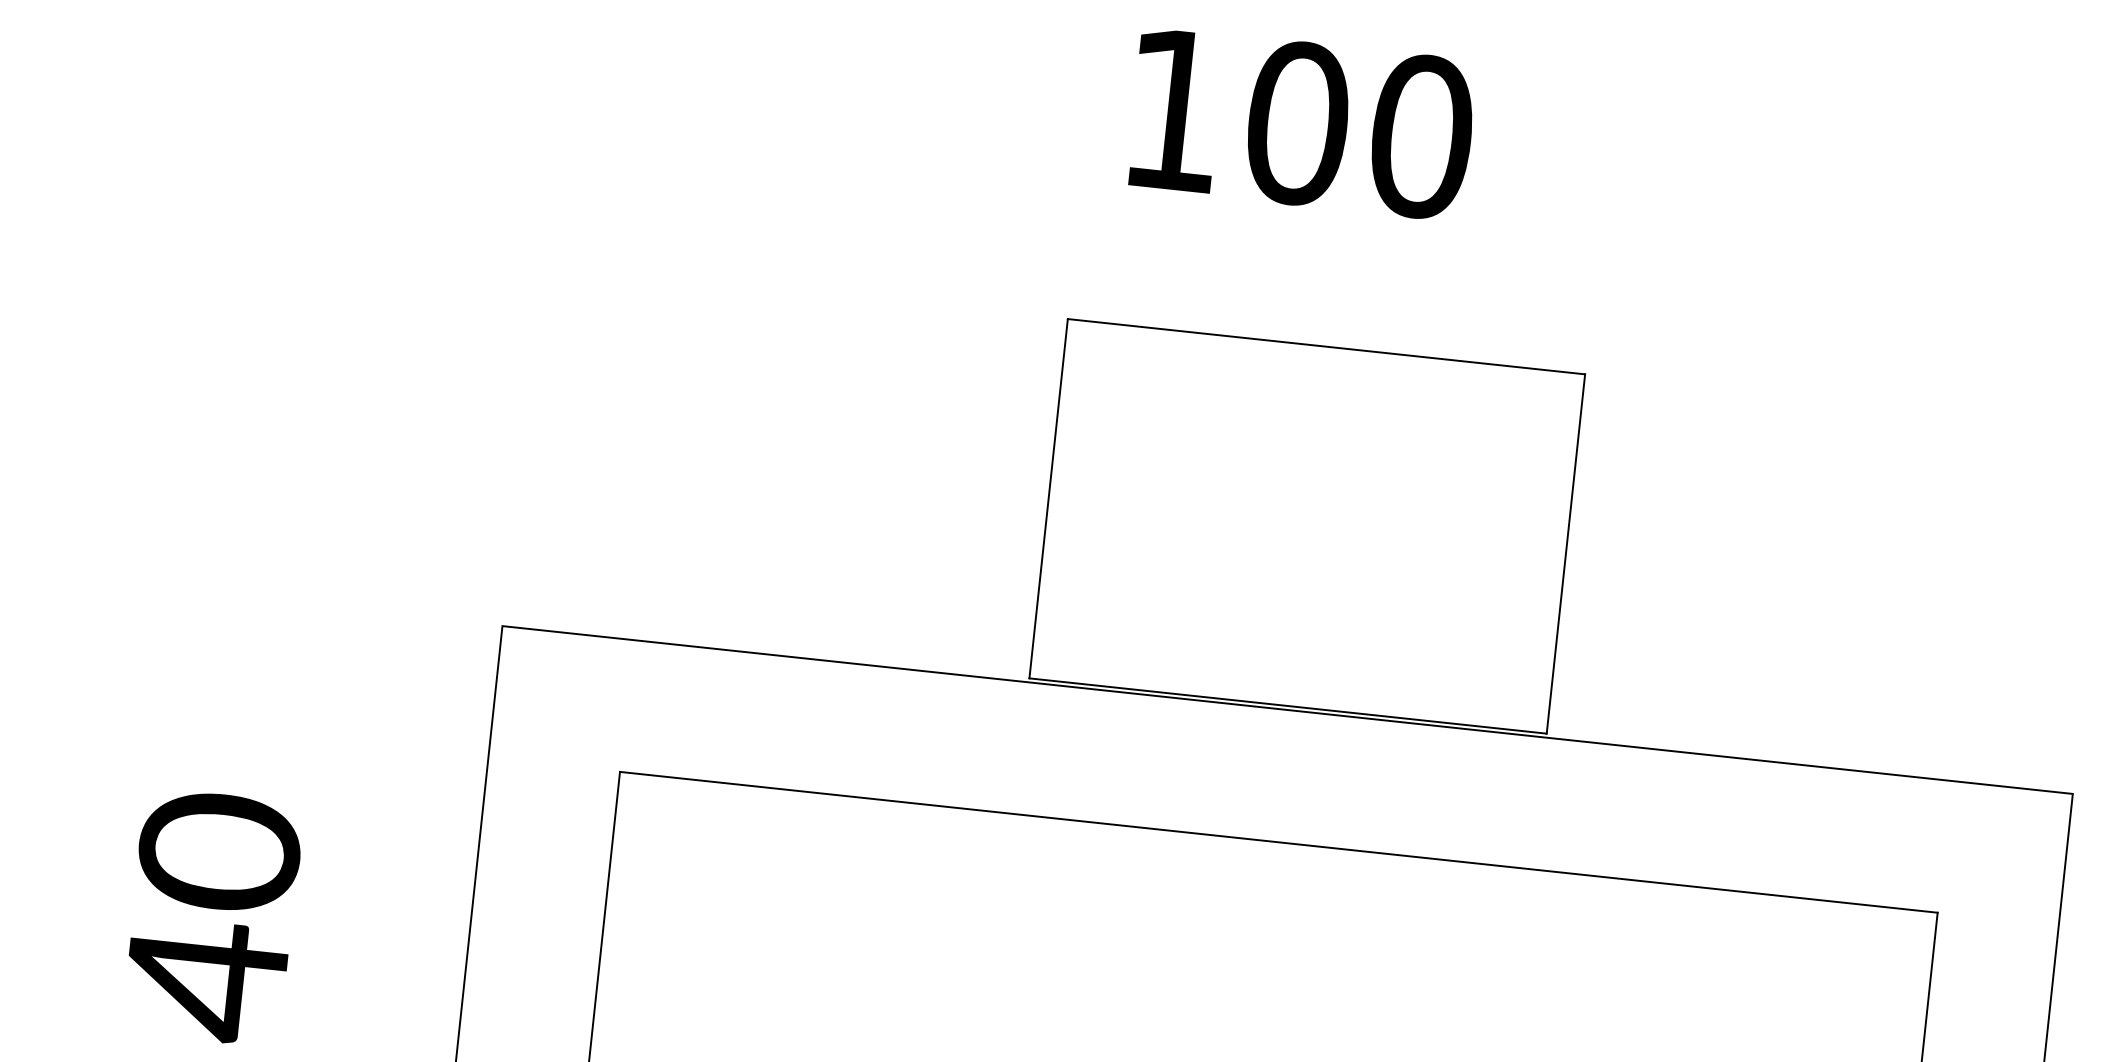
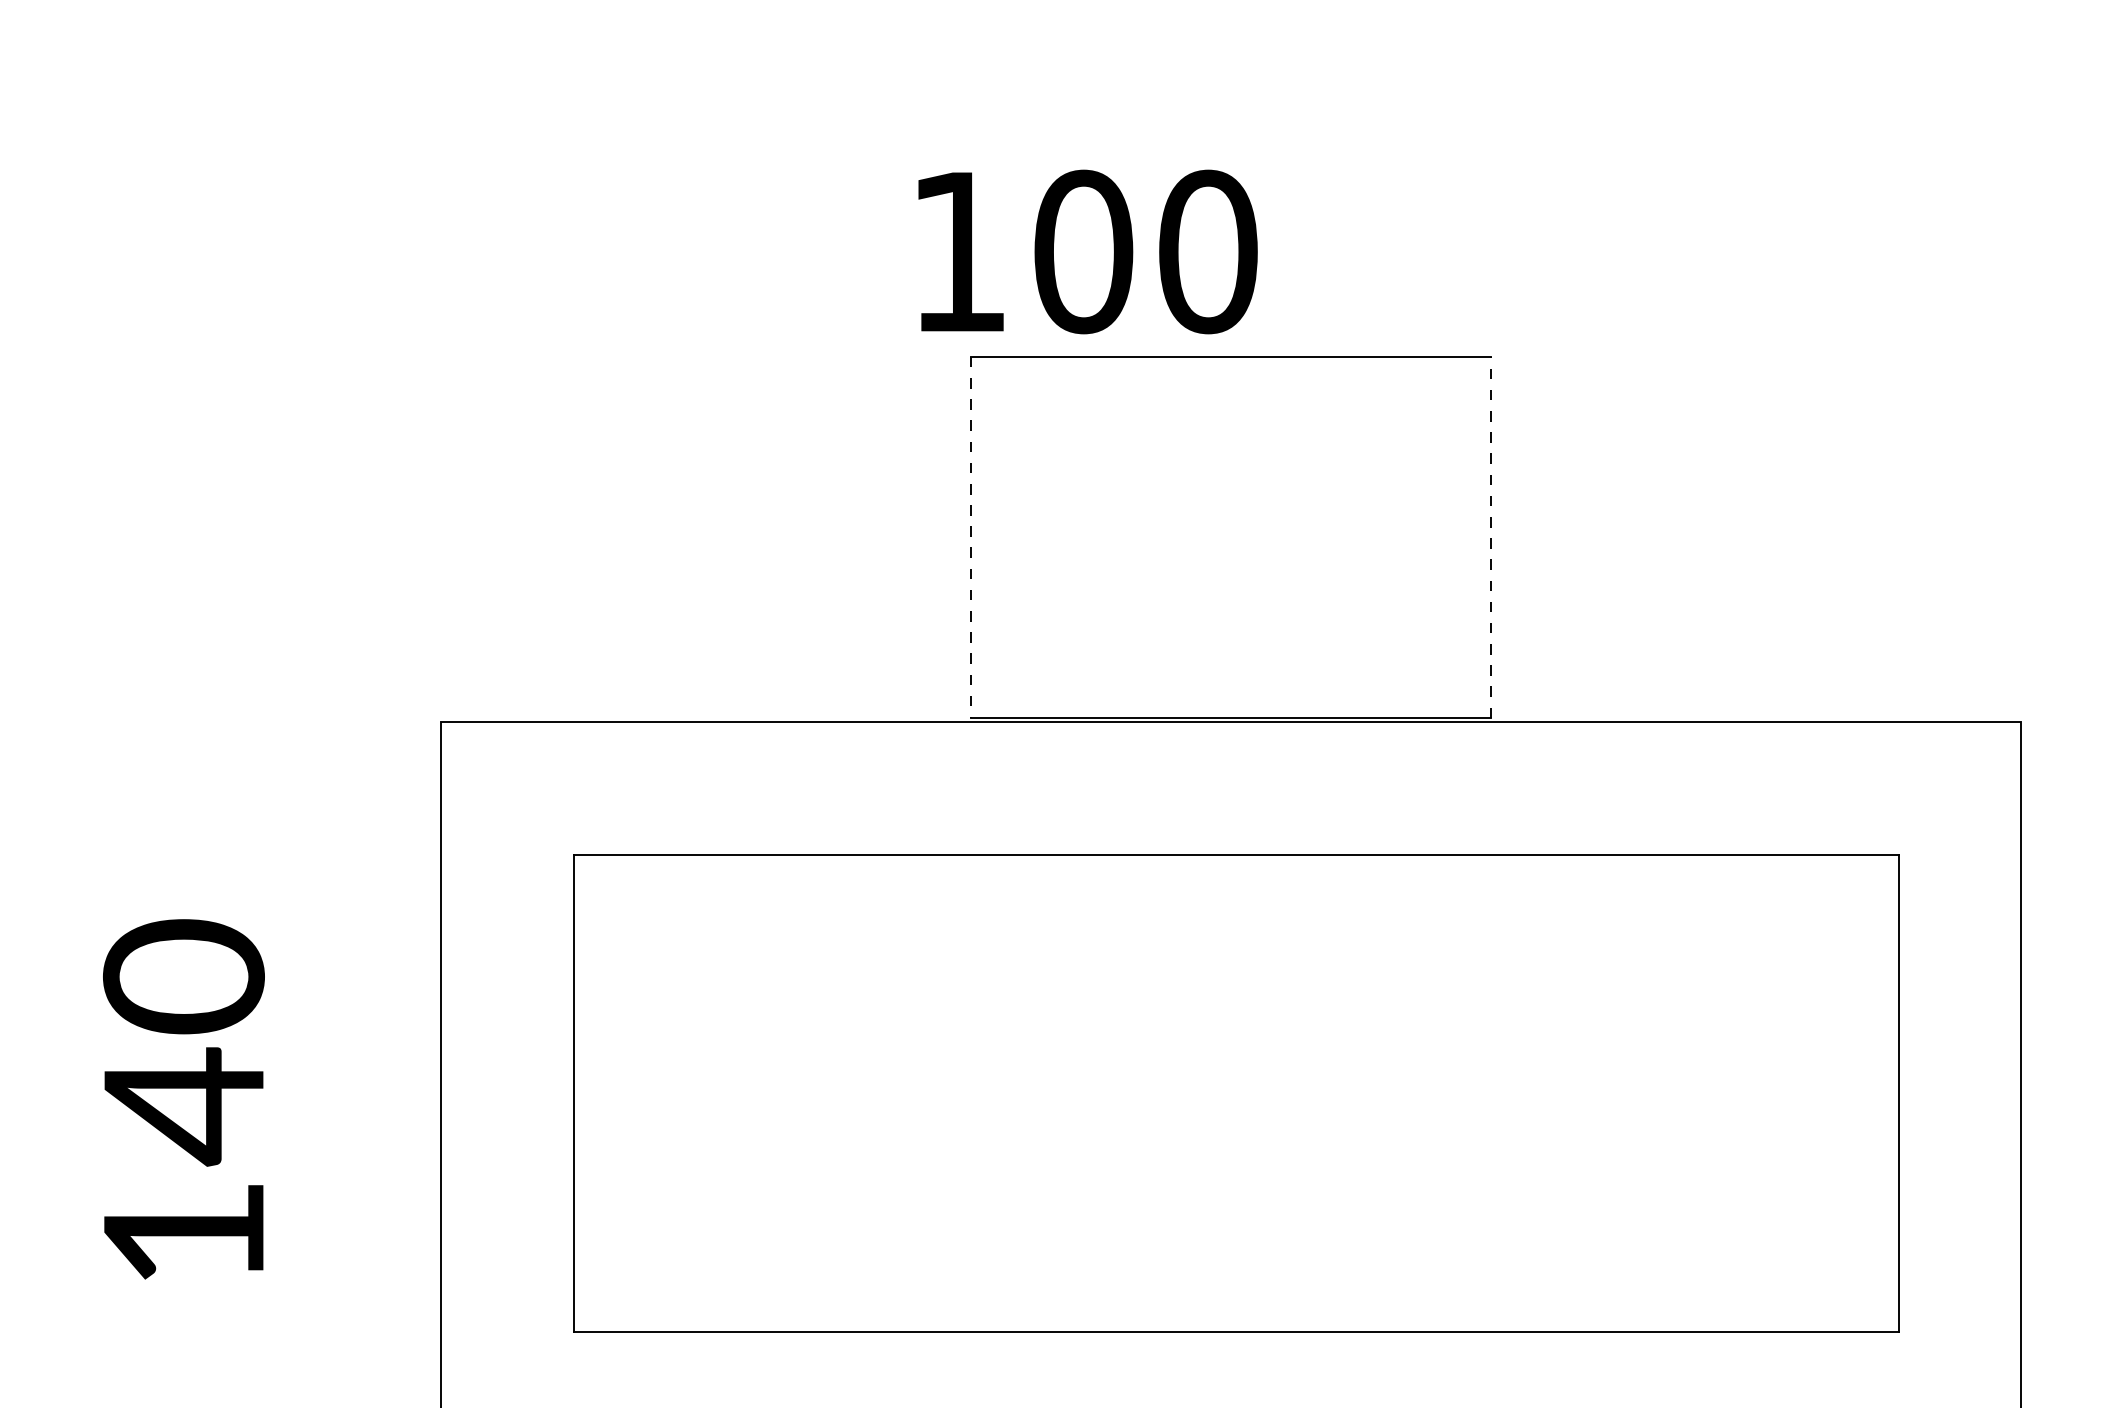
text: (1301, 123) -> (1087, 251), moved
line: (1048, 498) -> (970, 537), solid -> dashed
line: (1565, 553) -> (1490, 537), solid -> dashed

